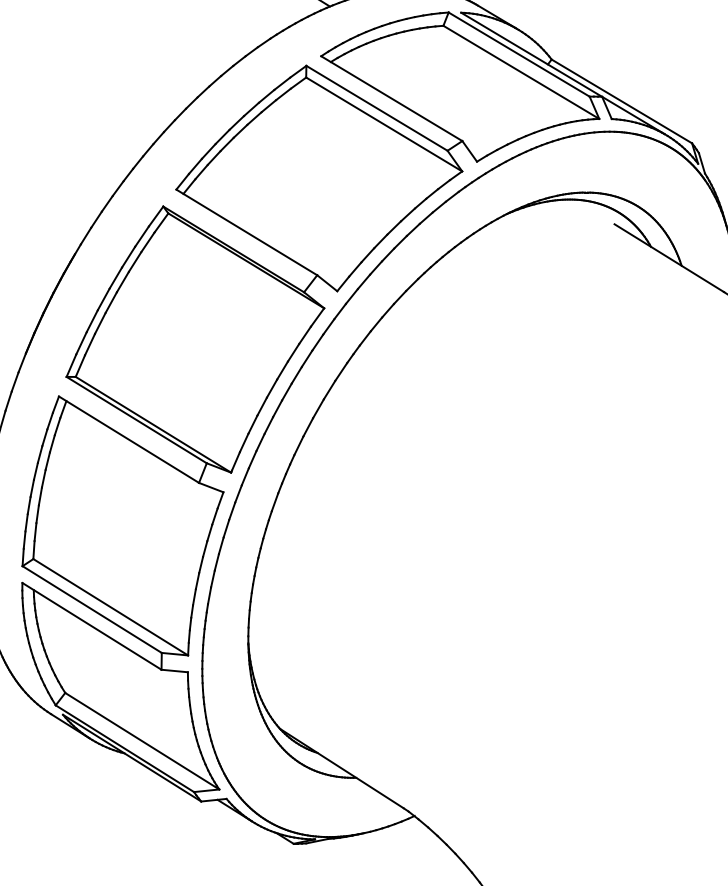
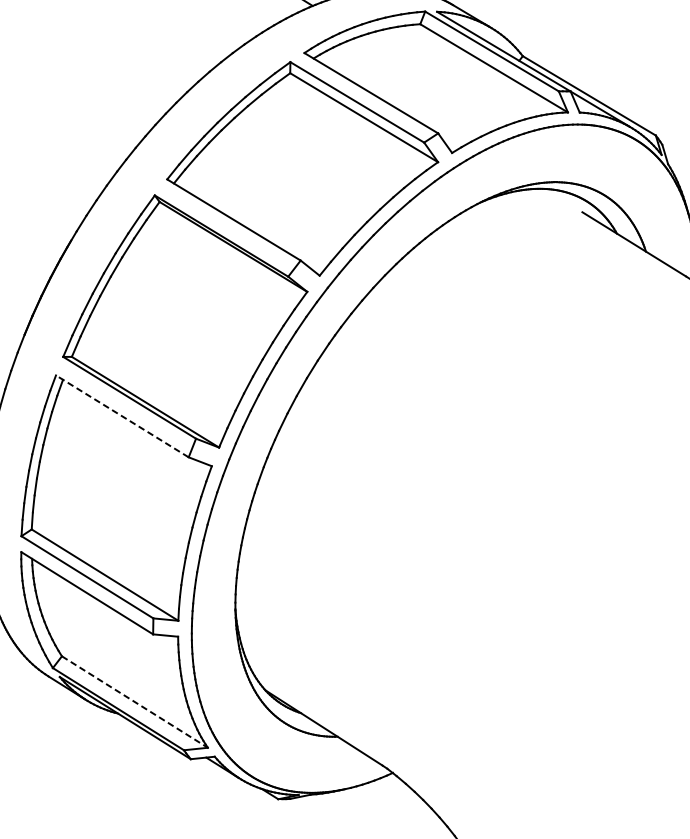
line: (128, 439) -> (121, 416), solid -> dashed
line: (142, 741) -> (135, 702), solid -> dashed

